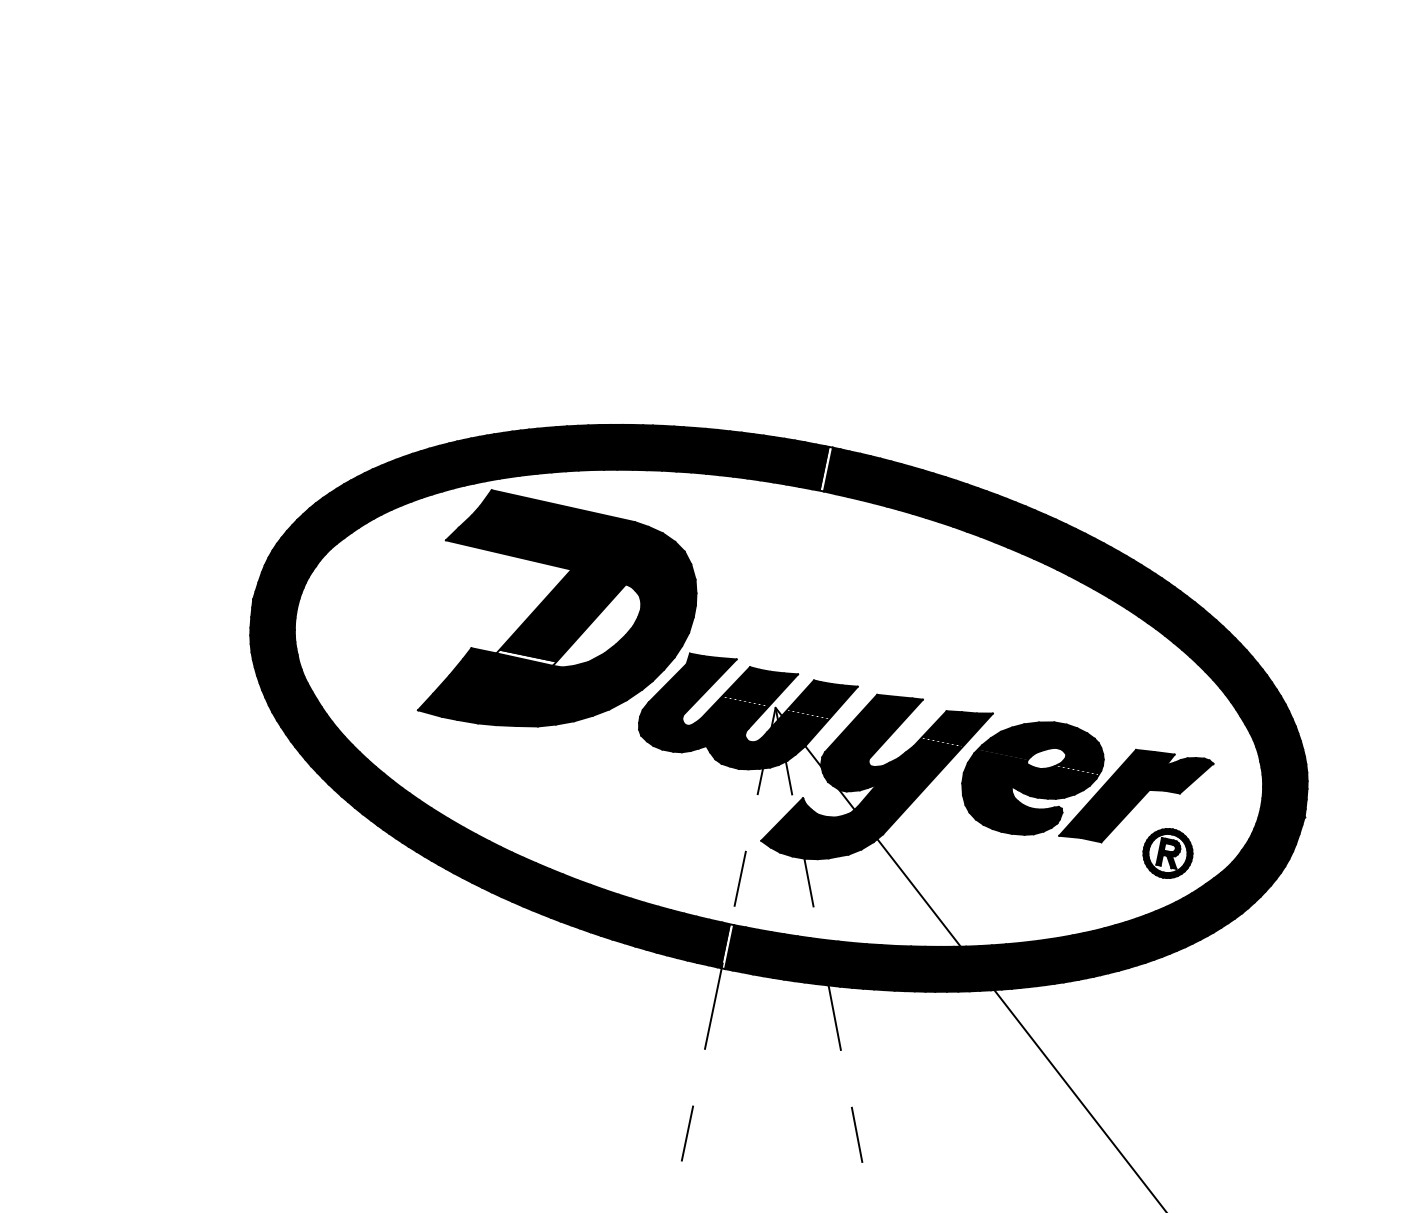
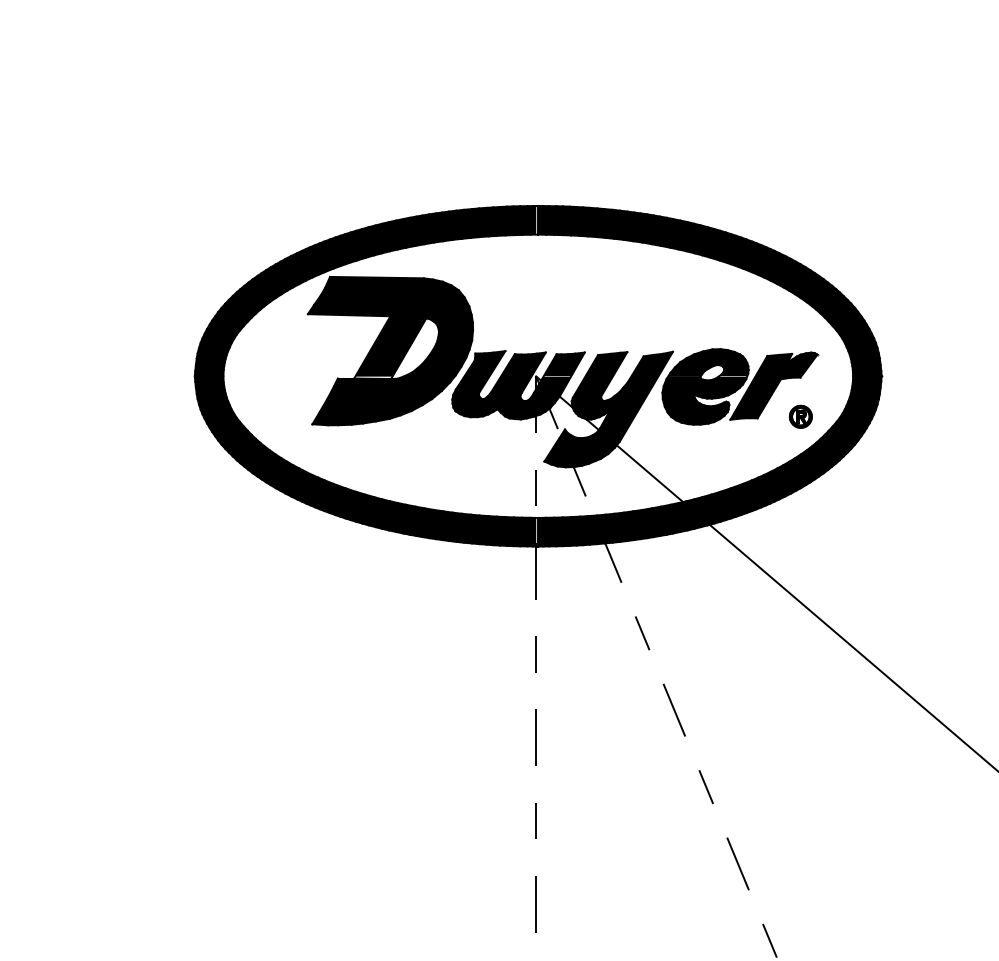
part: (1167, 853) -> (800, 416), size x0.7

